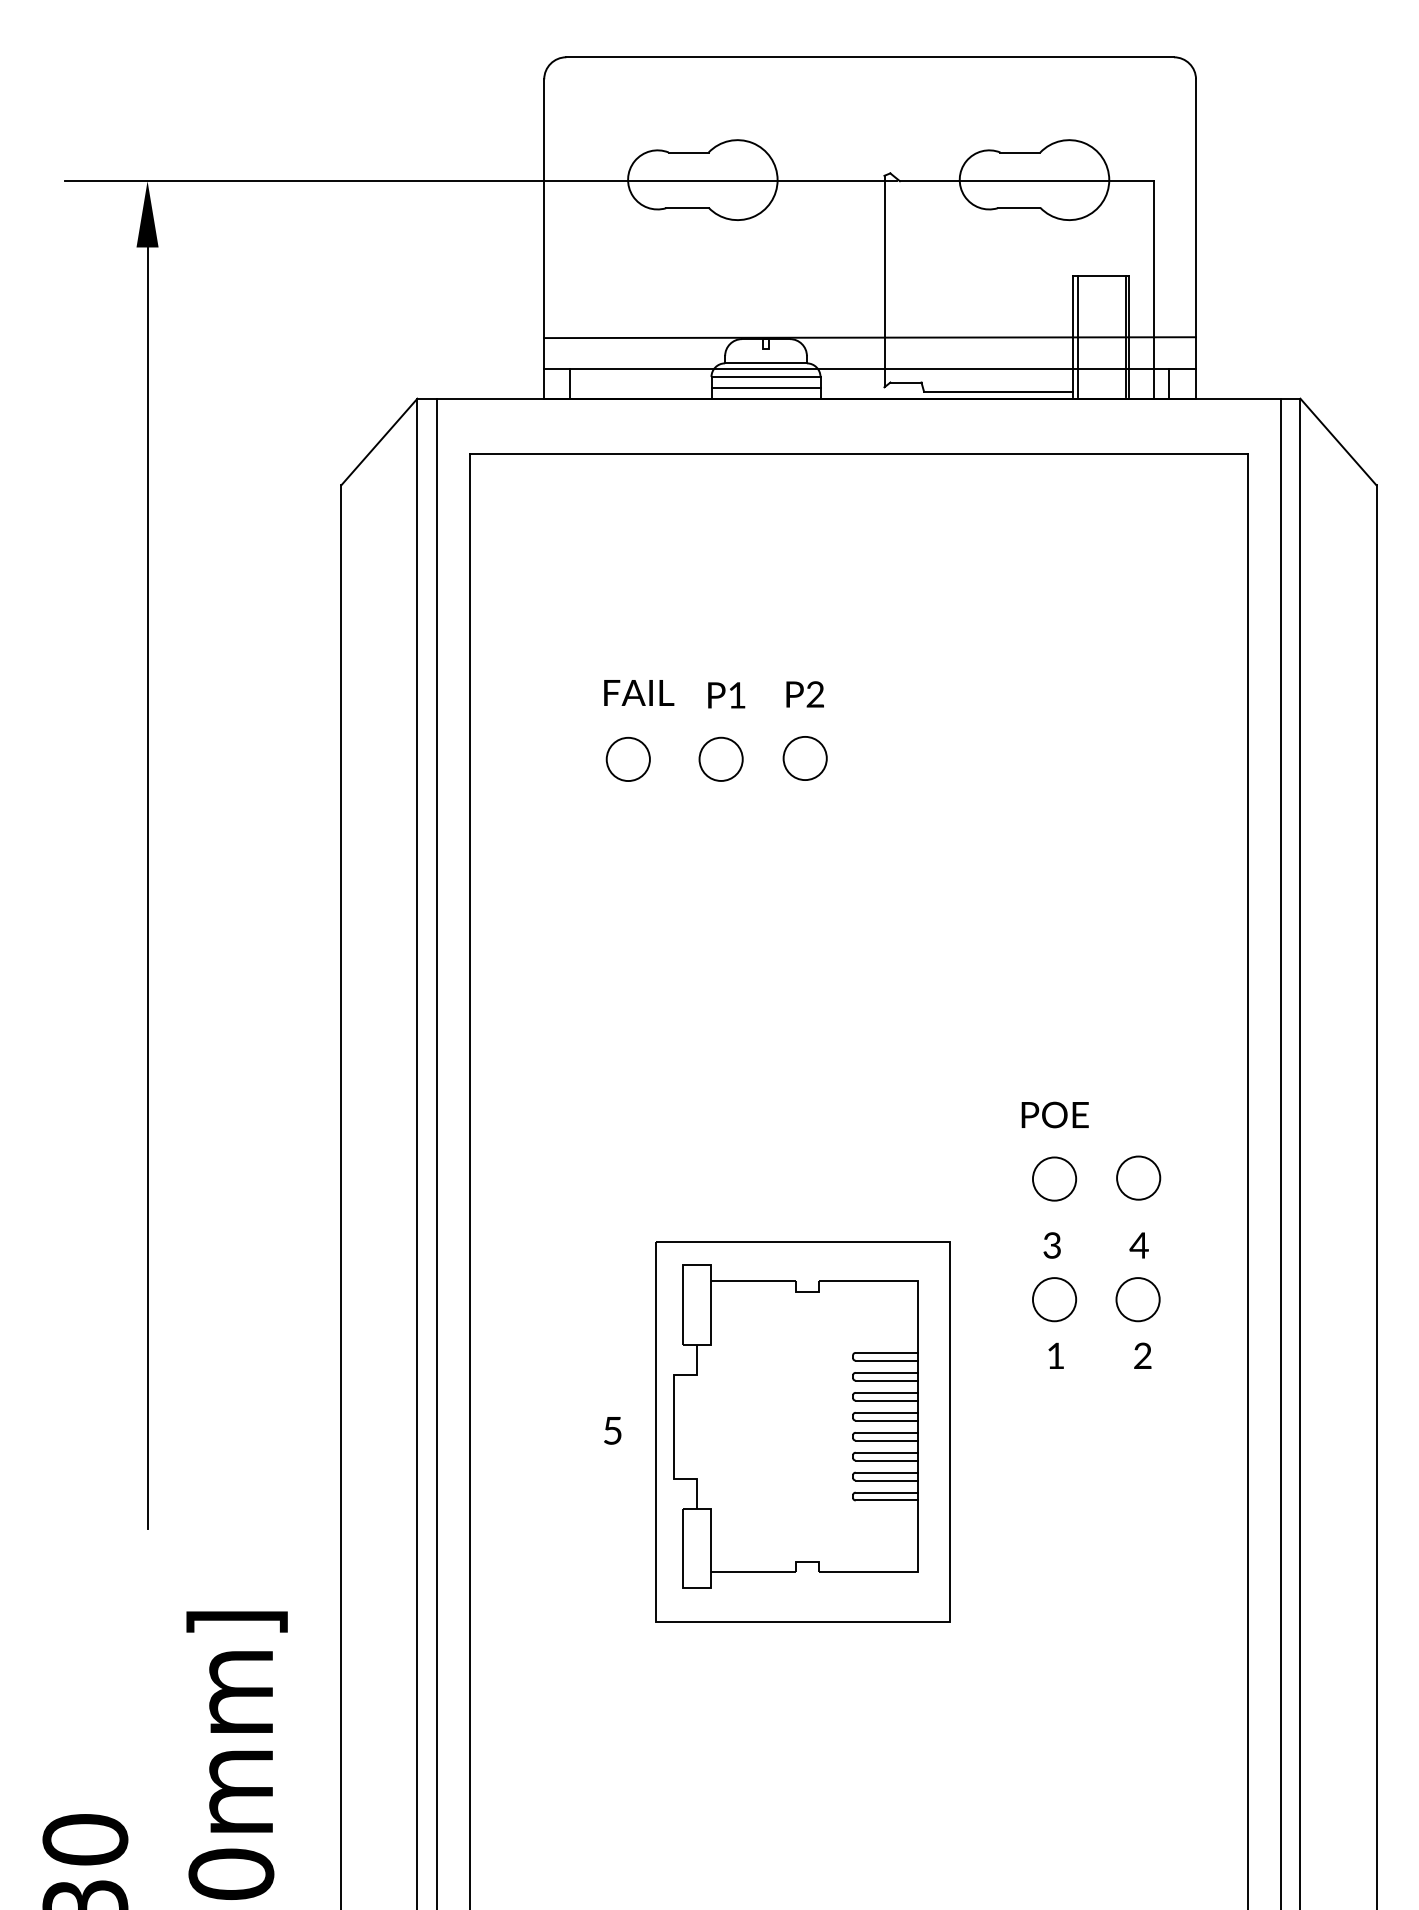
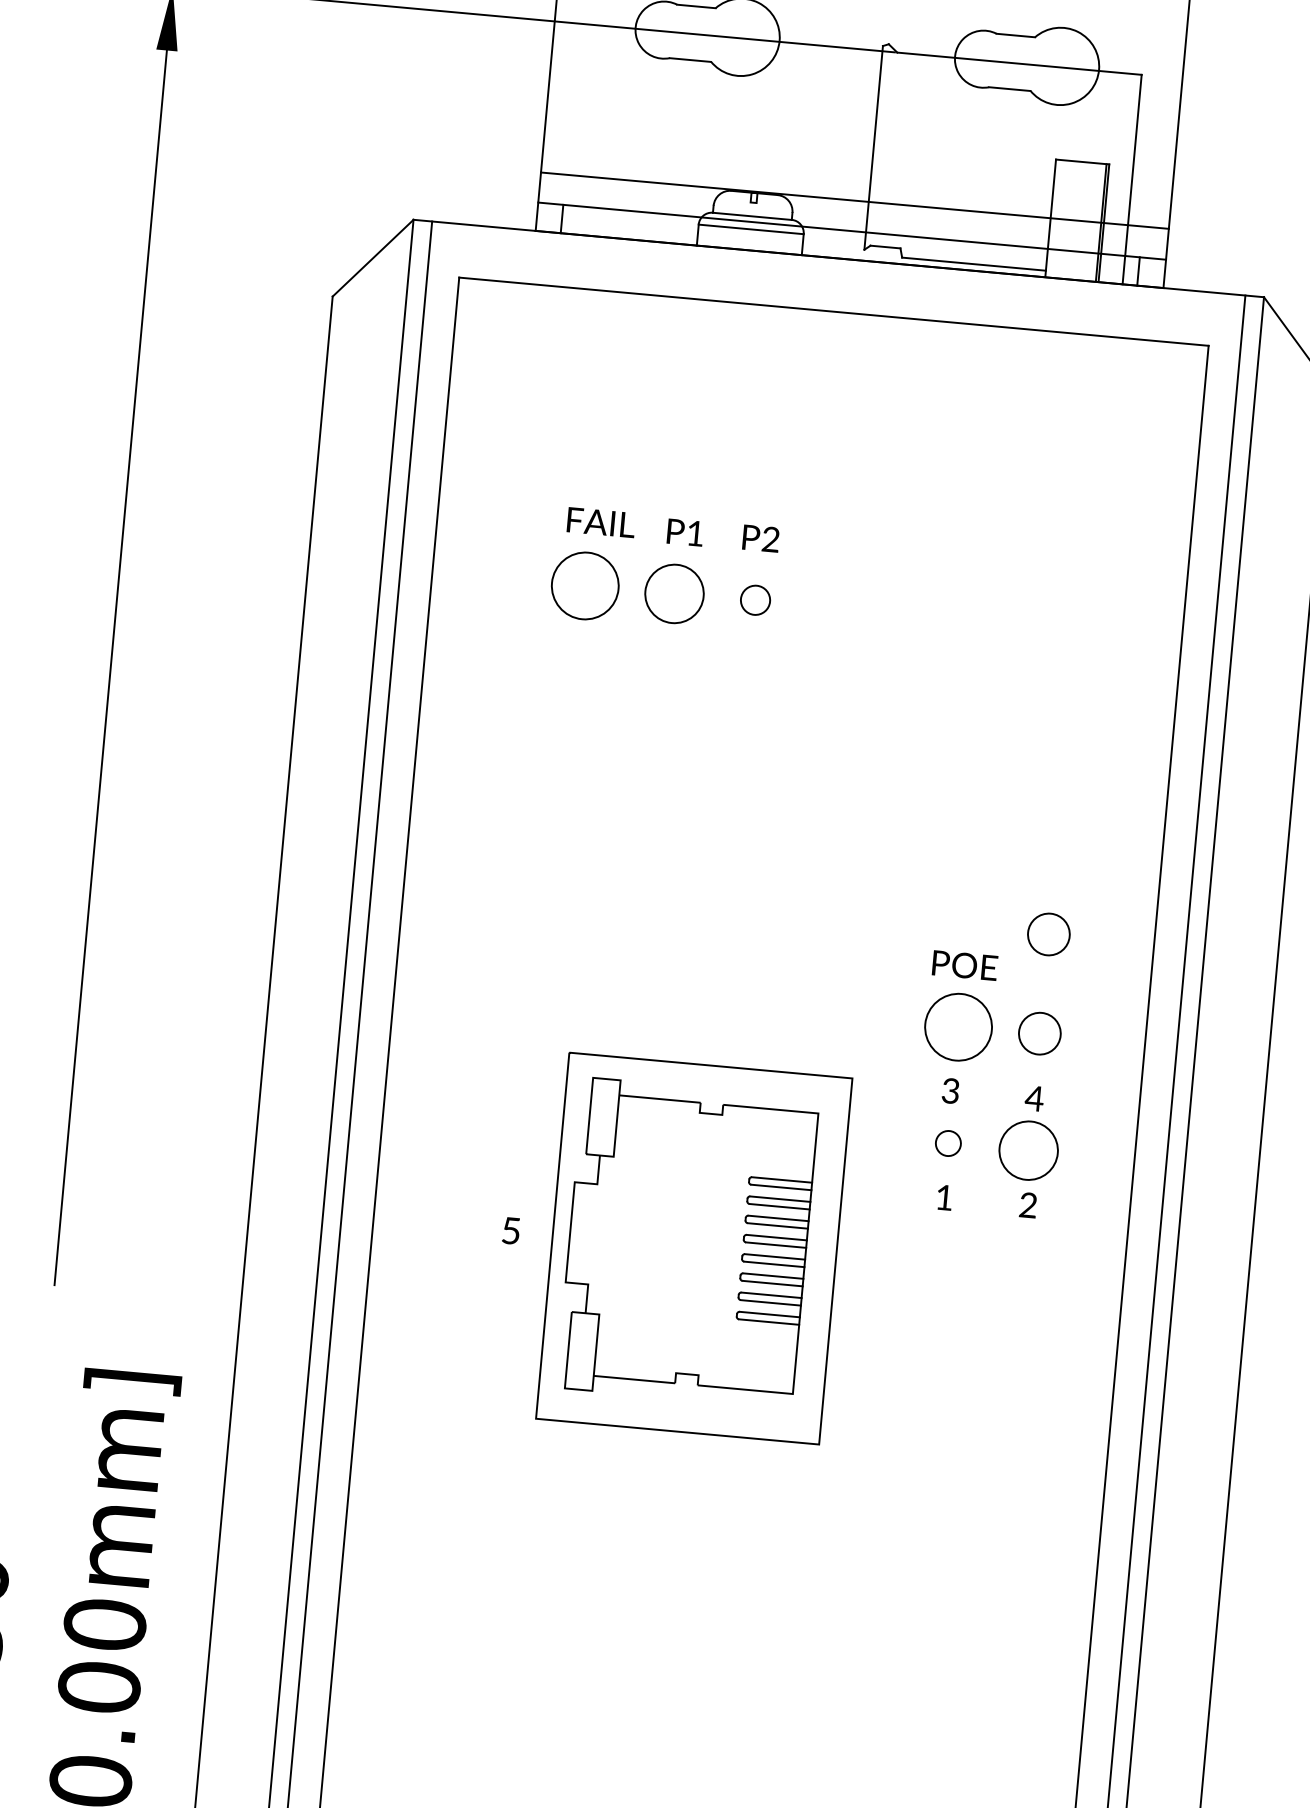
line: (1077, 336) -> (1054, 217), removed
line: (765, 387) -> (749, 239), removed
circle: (627, 758) -> (584, 584), size x1.6
circle: (720, 758) -> (673, 592), size x1.4
circle: (804, 758) -> (754, 600), size x0.7
circle: (1138, 1074) -> (1048, 933), added
circle: (1054, 1178) -> (958, 1026), size x1.6
circle: (1054, 1299) -> (948, 1143), size x0.6
circle: (1137, 1299) -> (1028, 1150), size x1.4

